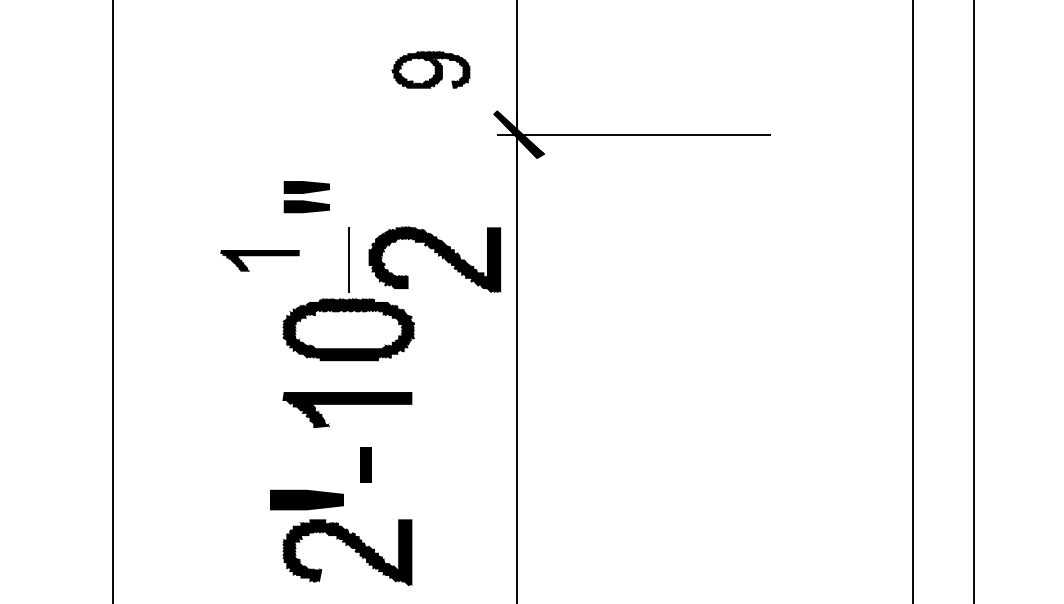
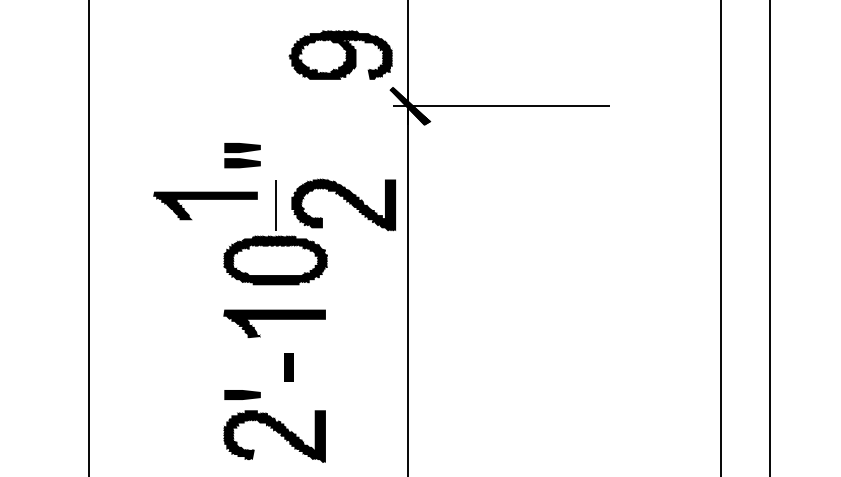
part: (430, 69) -> (340, 54), size x1.67
part: (259, 260) -> (205, 205), size x1.67
part: (306, 499) -> (242, 394), size x0.62

